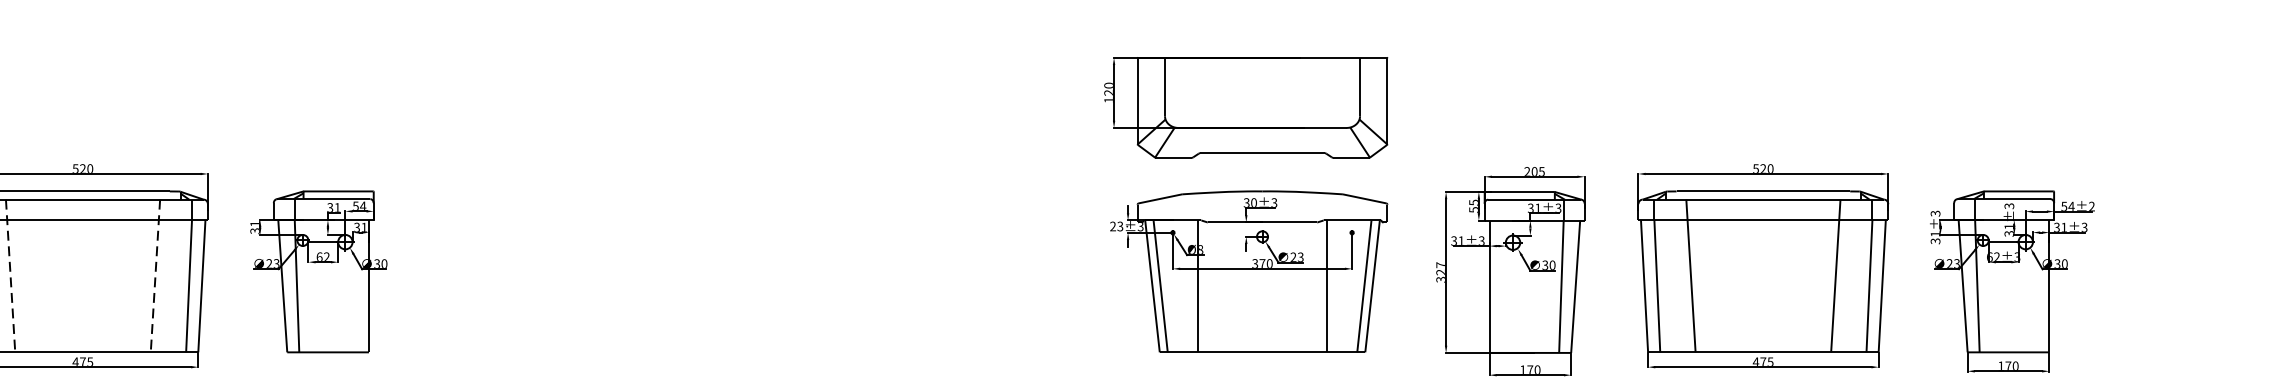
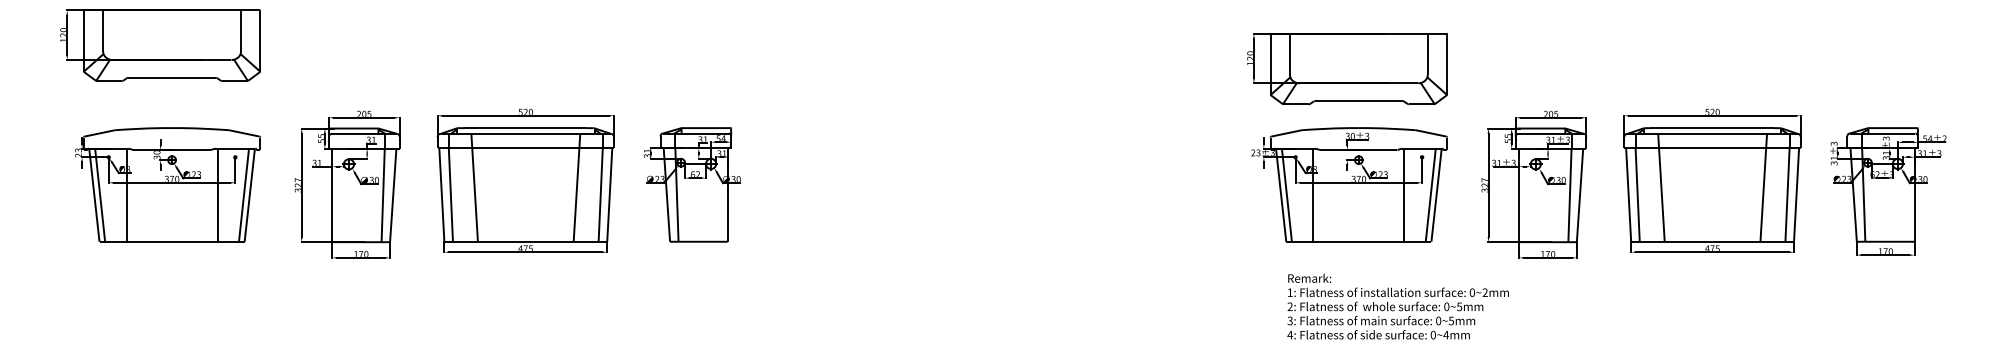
line: (10, 276) -> (474, 188), dashed -> solid
line: (154, 276) -> (576, 188), dashed -> solid

